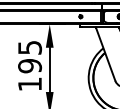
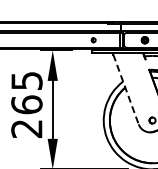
line: (106, 54) -> (126, 89), solid -> dashed
text: (29, 74) -> (26, 116), 195 -> 265

